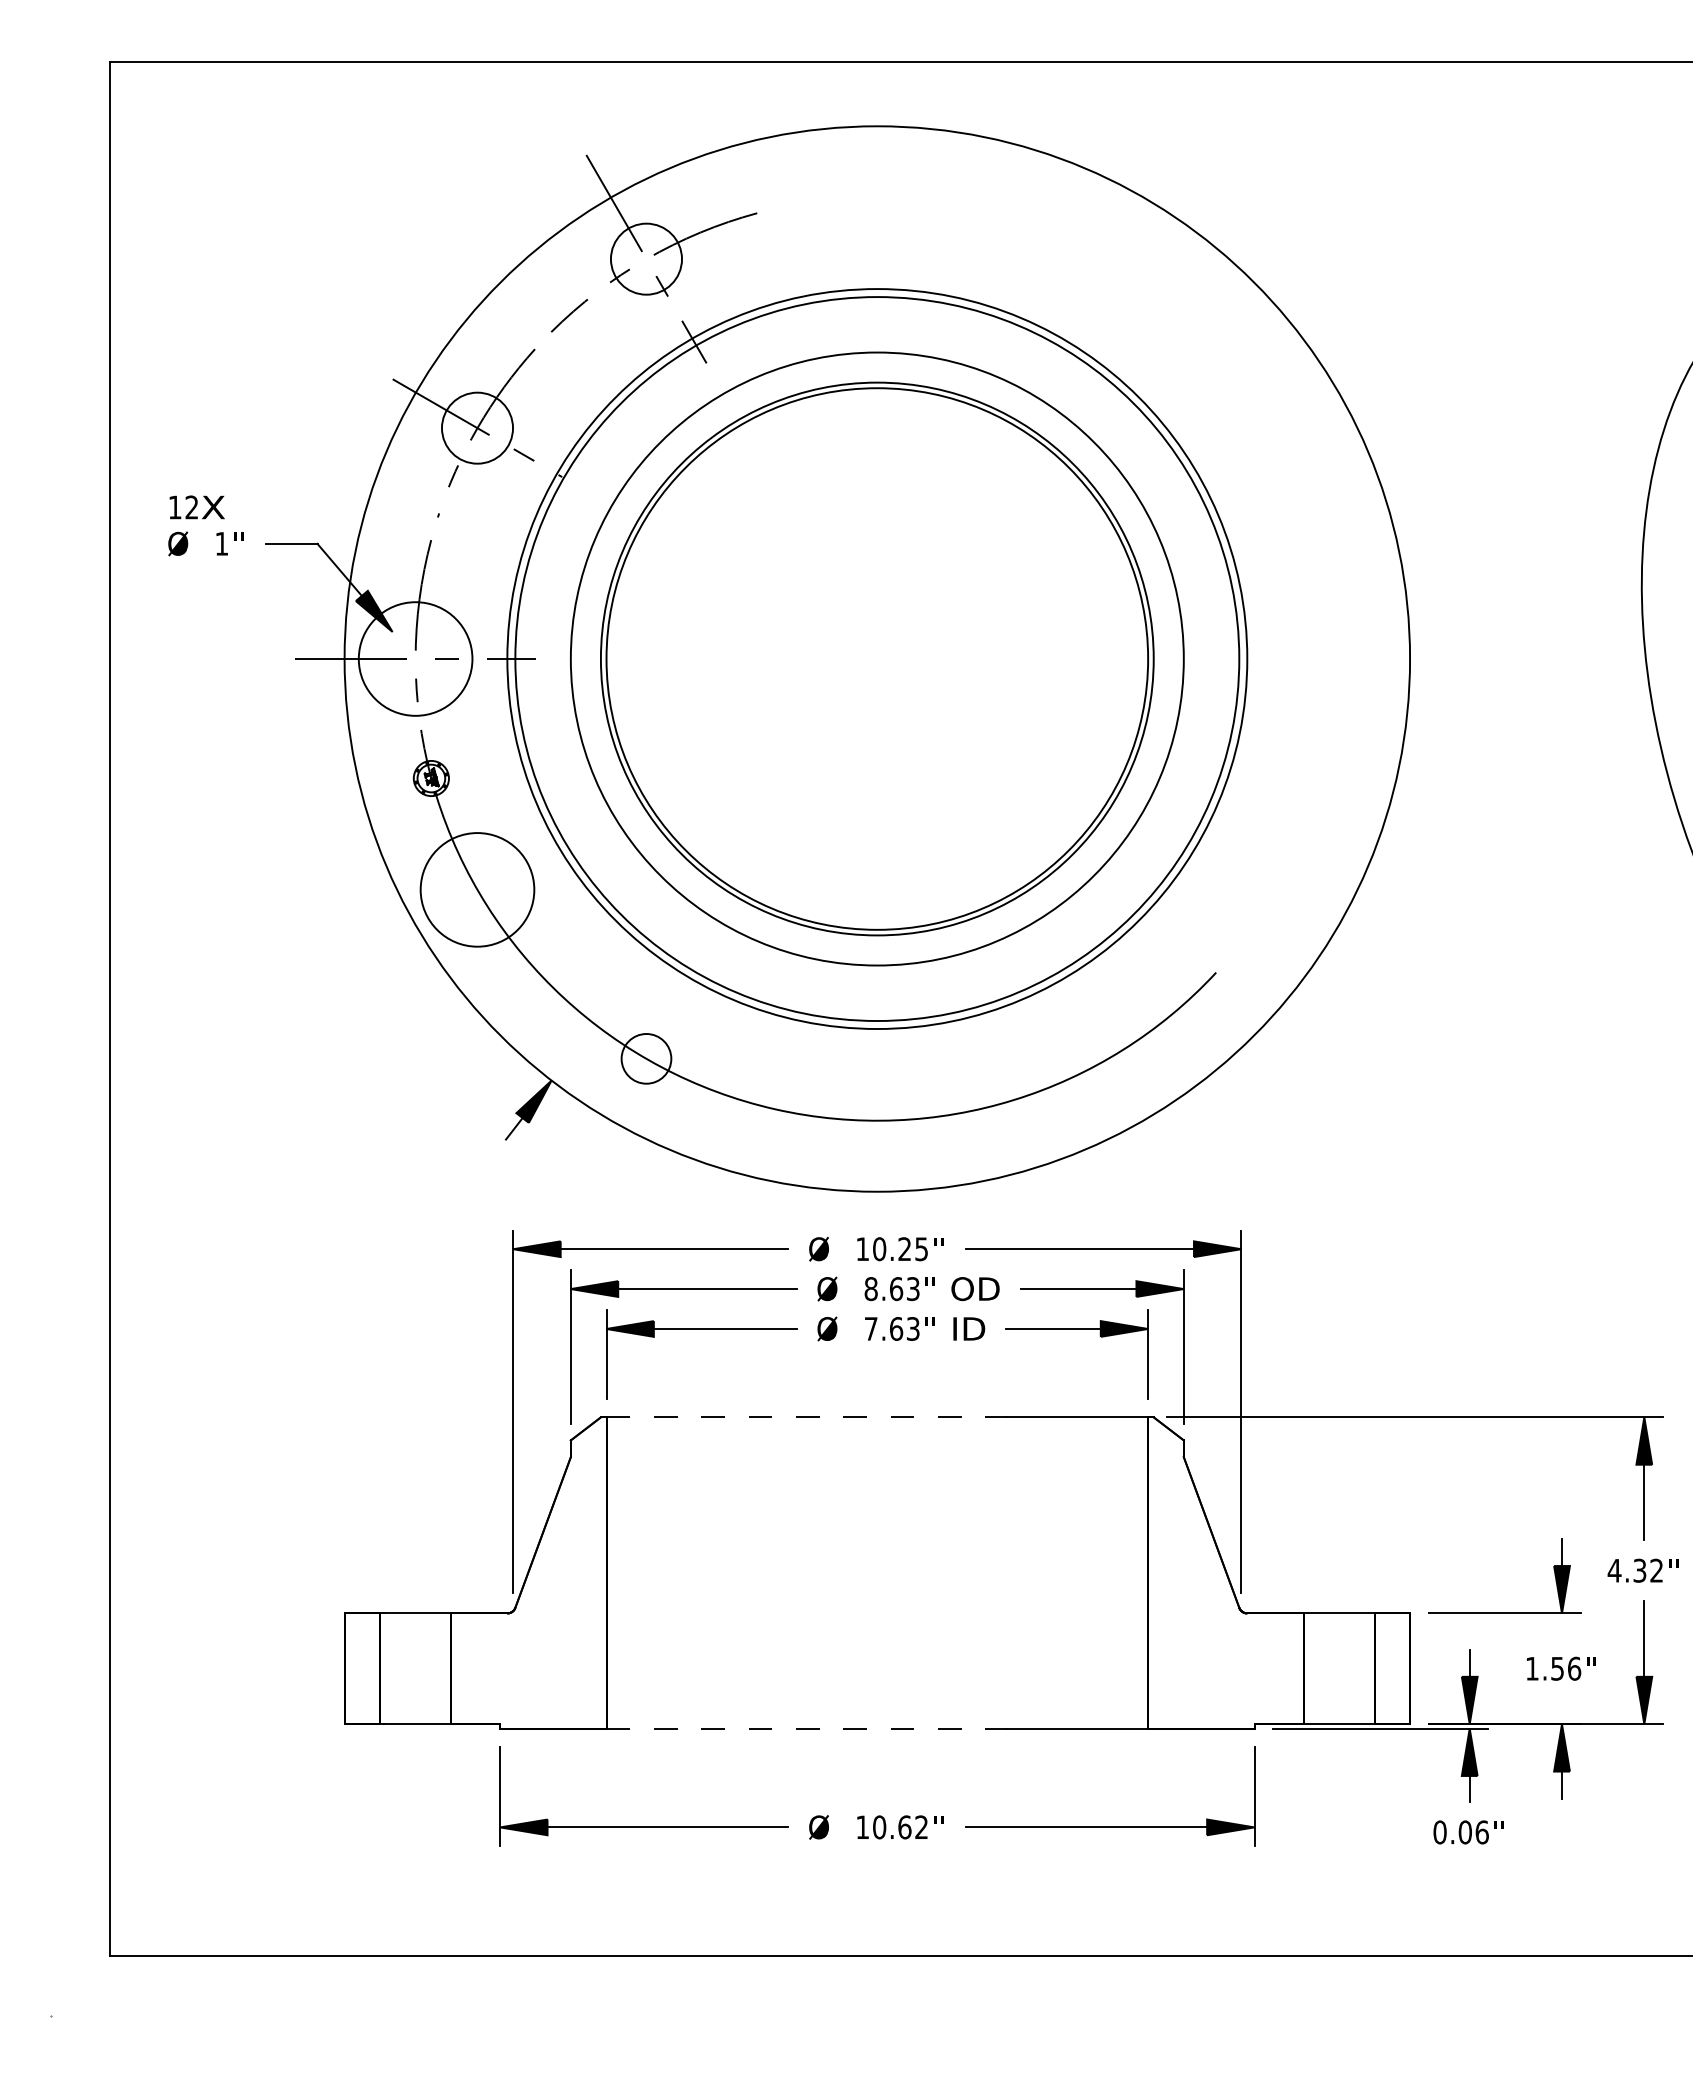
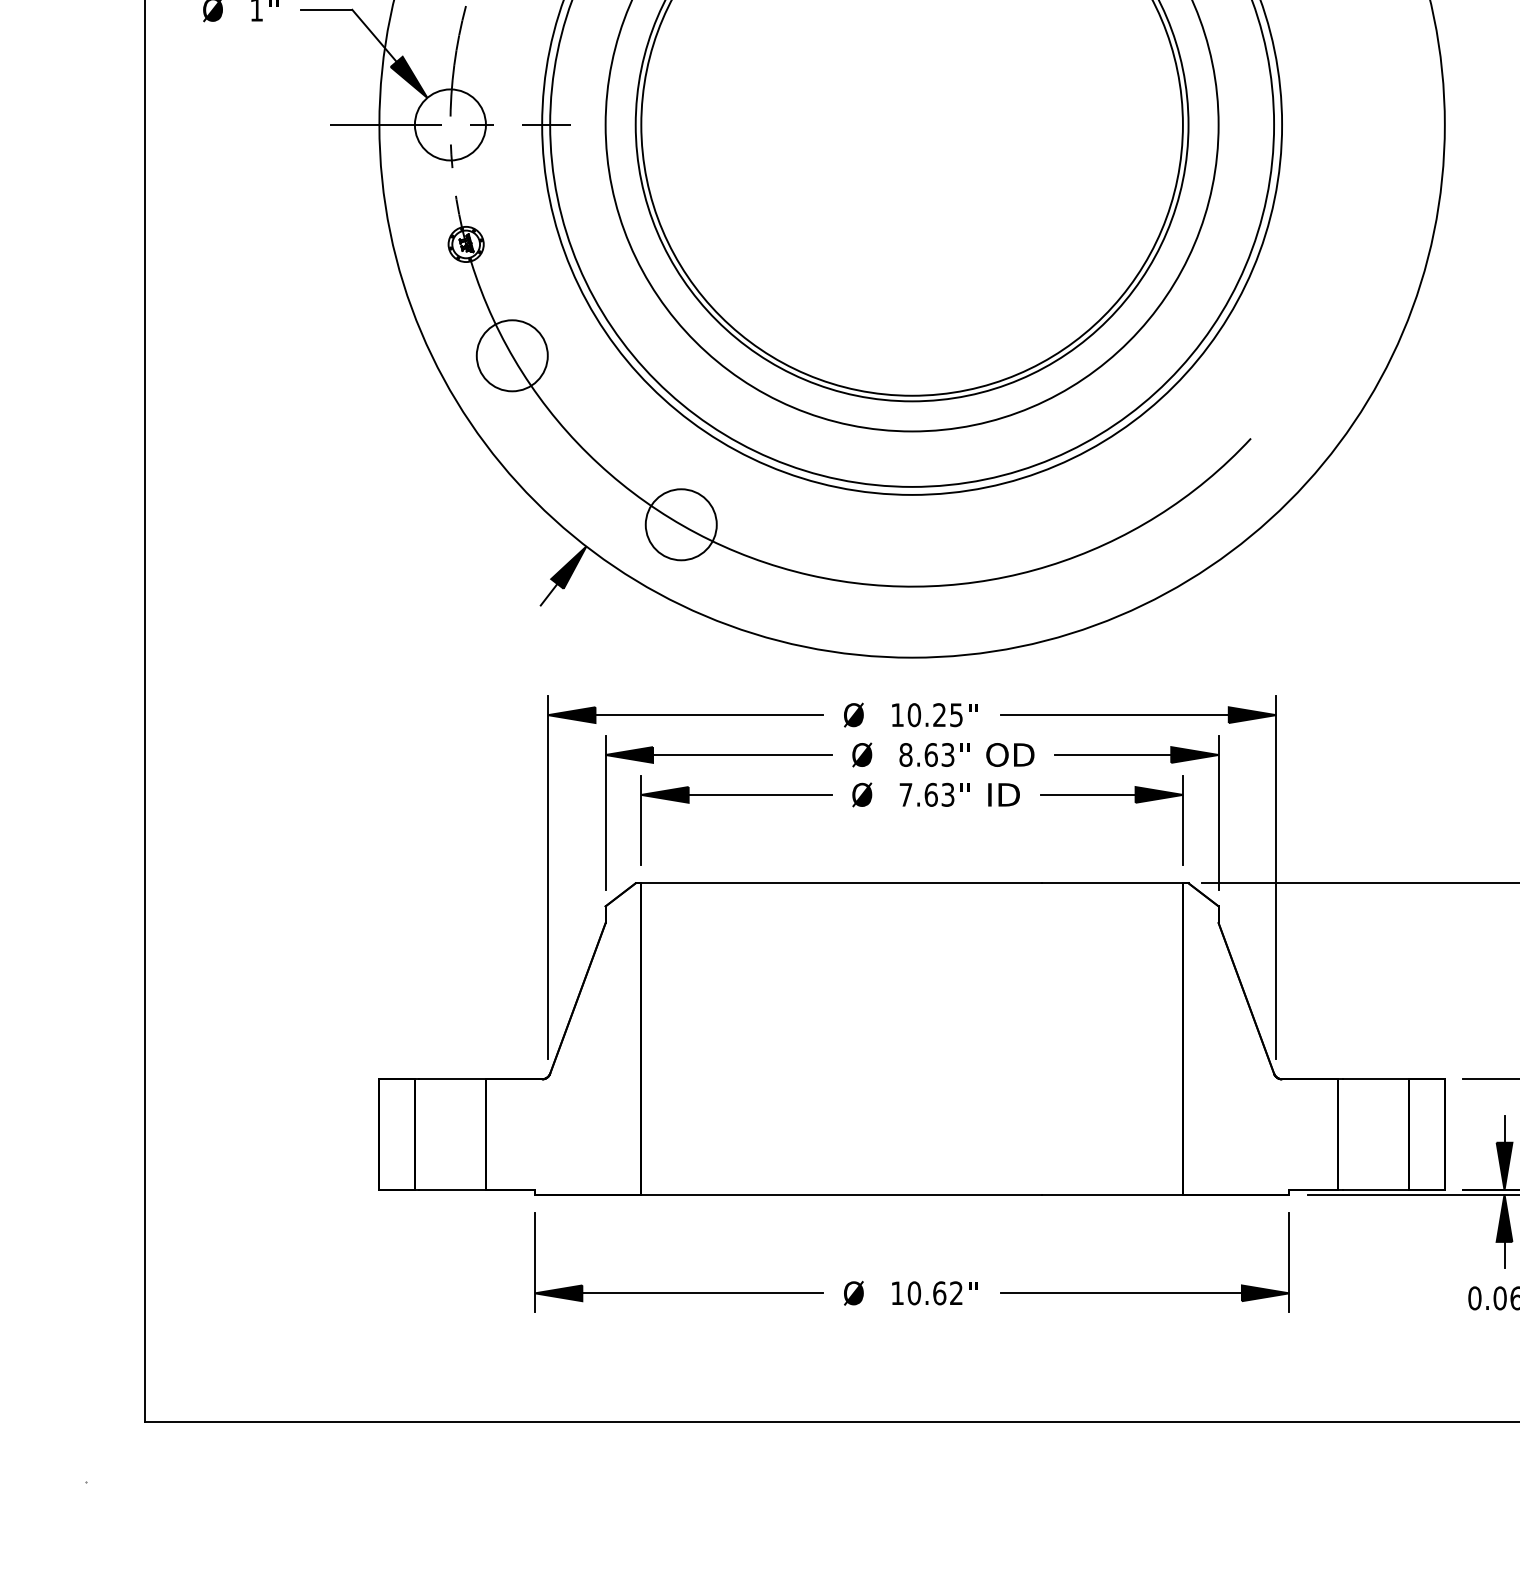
circle: (415, 658) -> (450, 124), size x0.62
circle: (477, 889) -> (512, 355), size x0.62
circle: (646, 1058) -> (681, 524), size x1.43
line: (807, 1417) -> (842, 883), dashed -> solid
line: (807, 1728) -> (842, 1194), dashed -> solid

